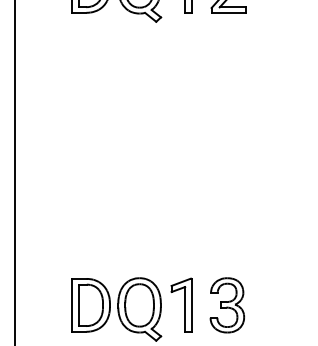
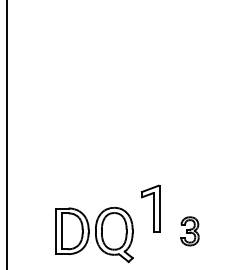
part: (181, 304) -> (150, 208), moved
part: (226, 305) -> (189, 231), size x0.6

